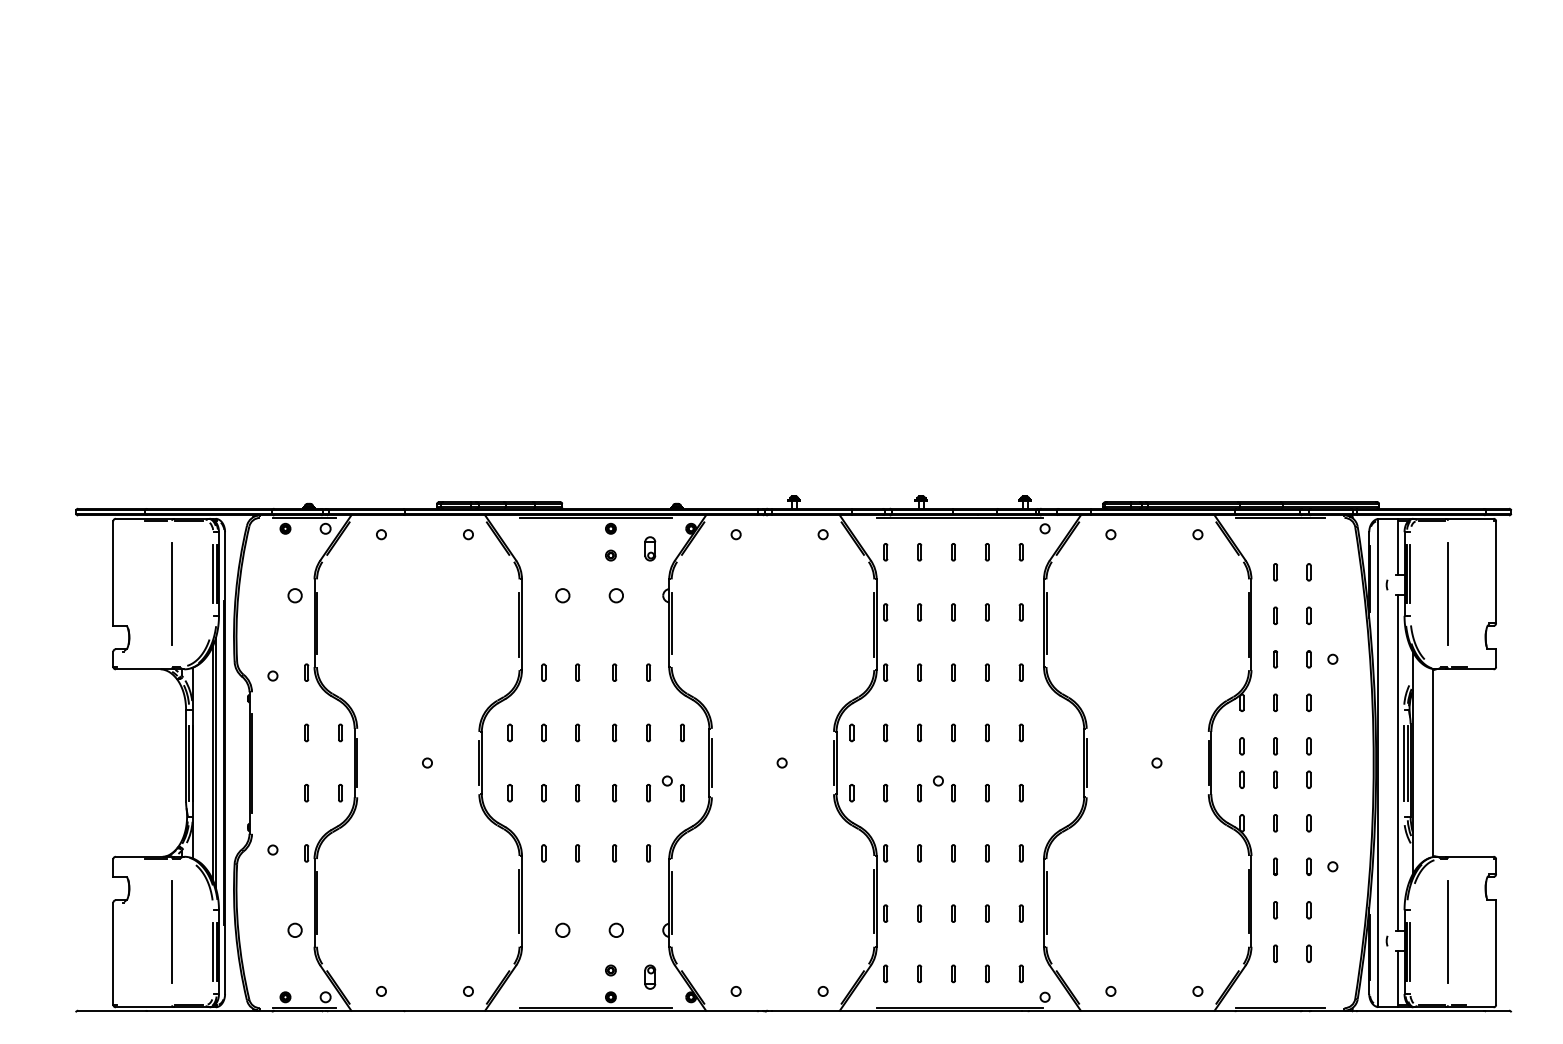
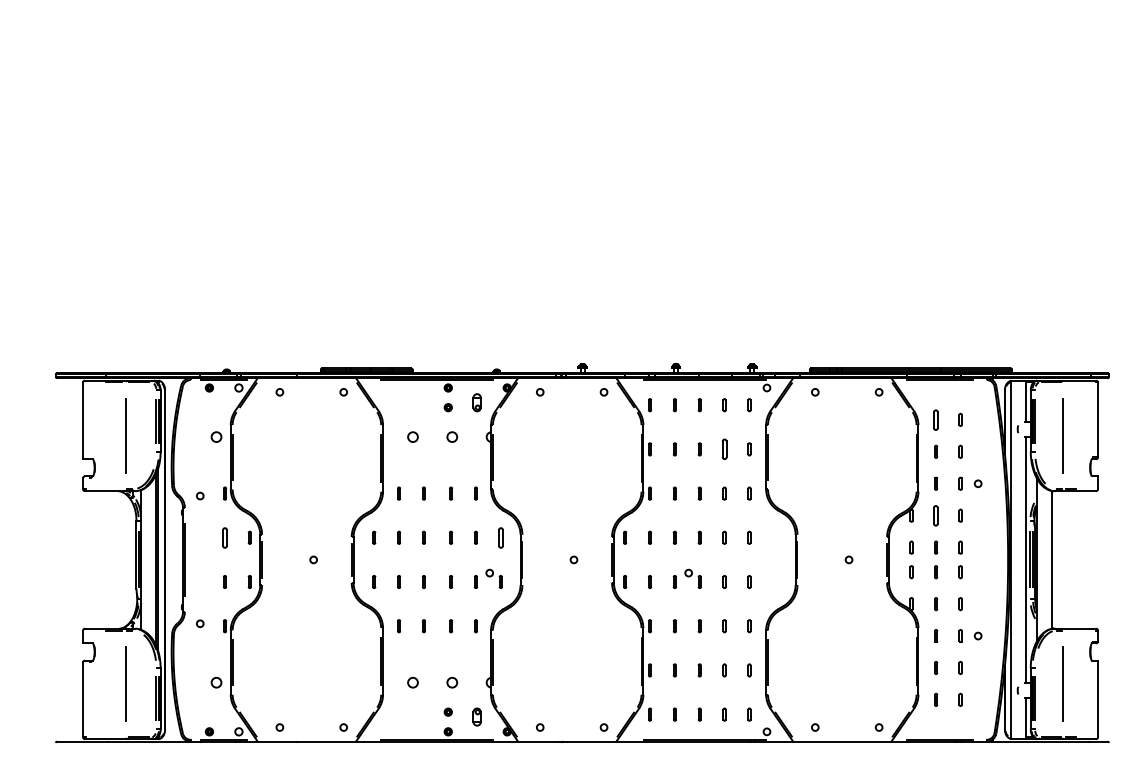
part: (1276, 571) -> (936, 419), size x1.6
part: (987, 612) -> (724, 449), size x1.6
part: (1276, 702) -> (936, 515), size x1.6
part: (305, 732) -> (224, 537), size x1.6
part: (682, 732) -> (500, 537), size x1.6

